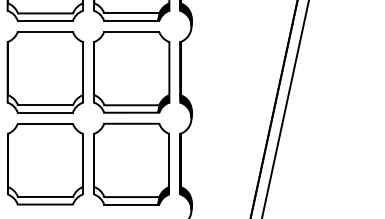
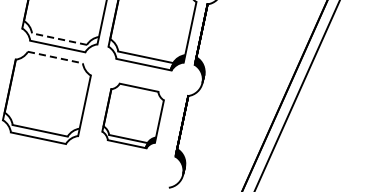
line: (45, 105) -> (59, 39), solid -> dashed
line: (45, 123) -> (55, 57), solid -> dashed
part: (131, 163) -> (133, 115), size x0.7

